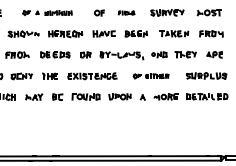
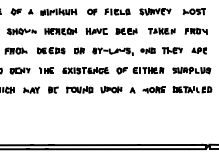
part: (47, 12) -> (43, 11), size x1.43
part: (126, 12) -> (117, 11), size x1.67
part: (150, 76) -> (139, 70), size x1.43

